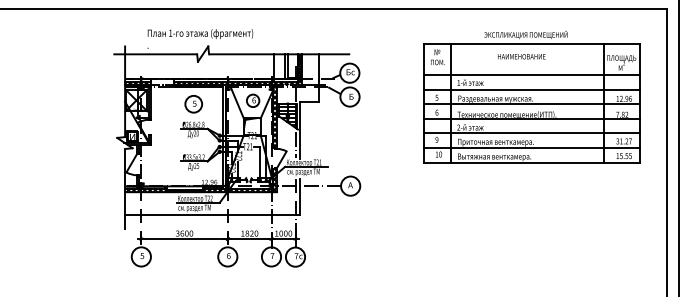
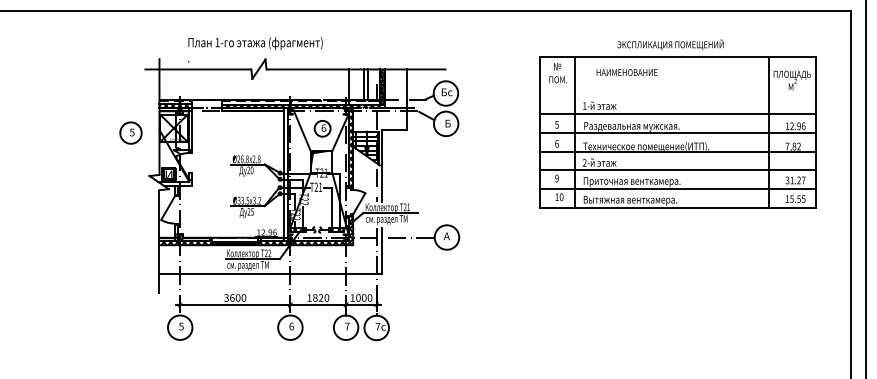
text: (521, 56) -> (626, 72), moved
line: (532, 74) -> (678, 95), removed
part: (193, 103) -> (130, 132), moved

